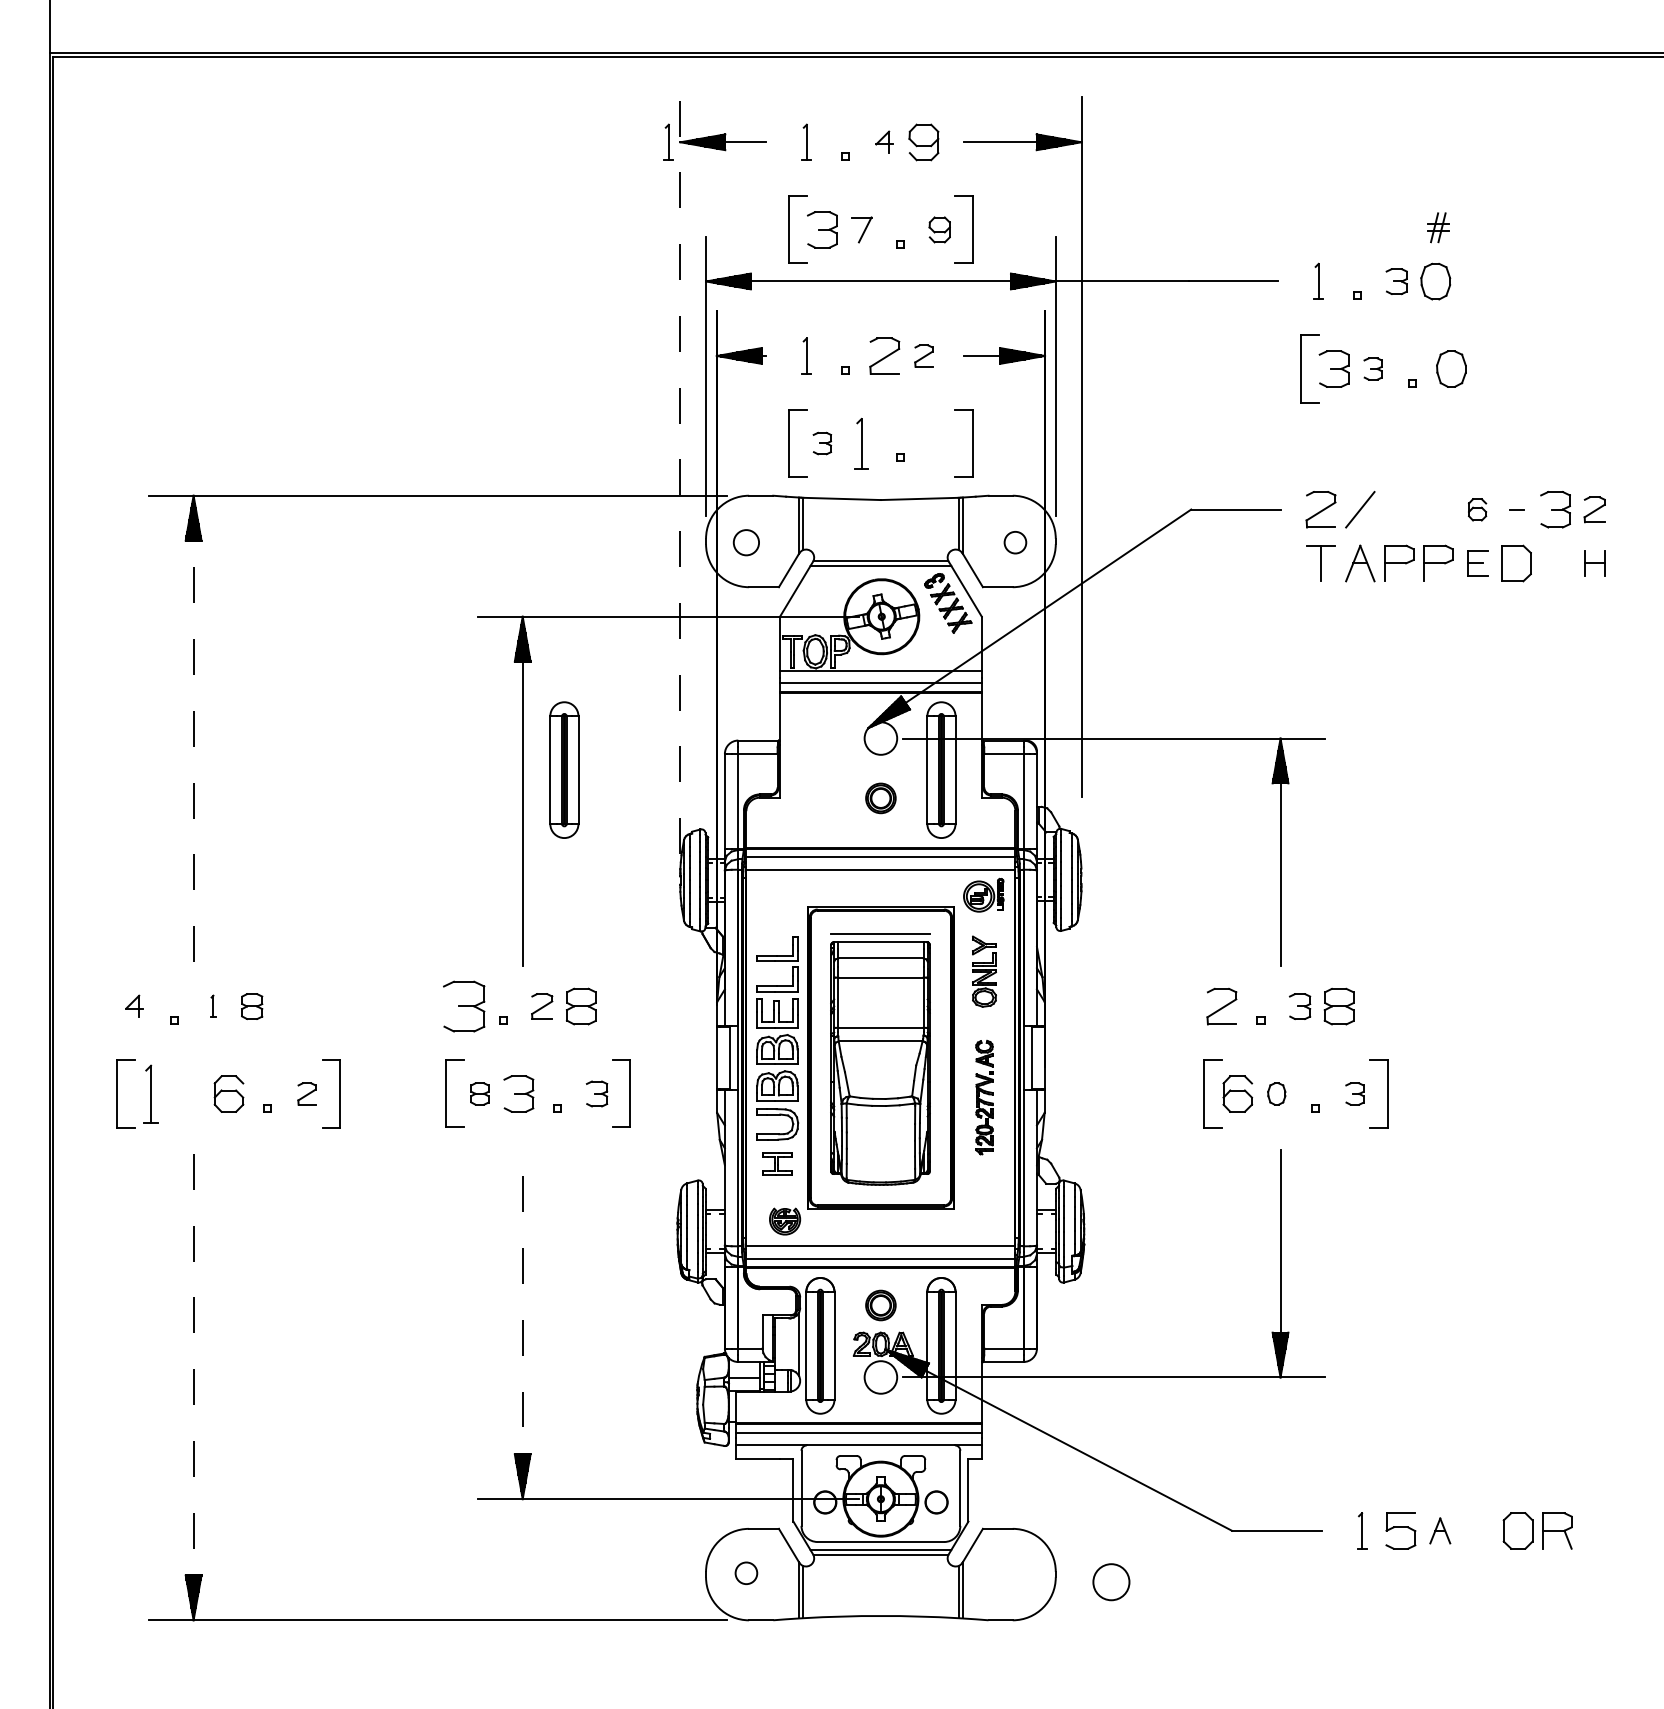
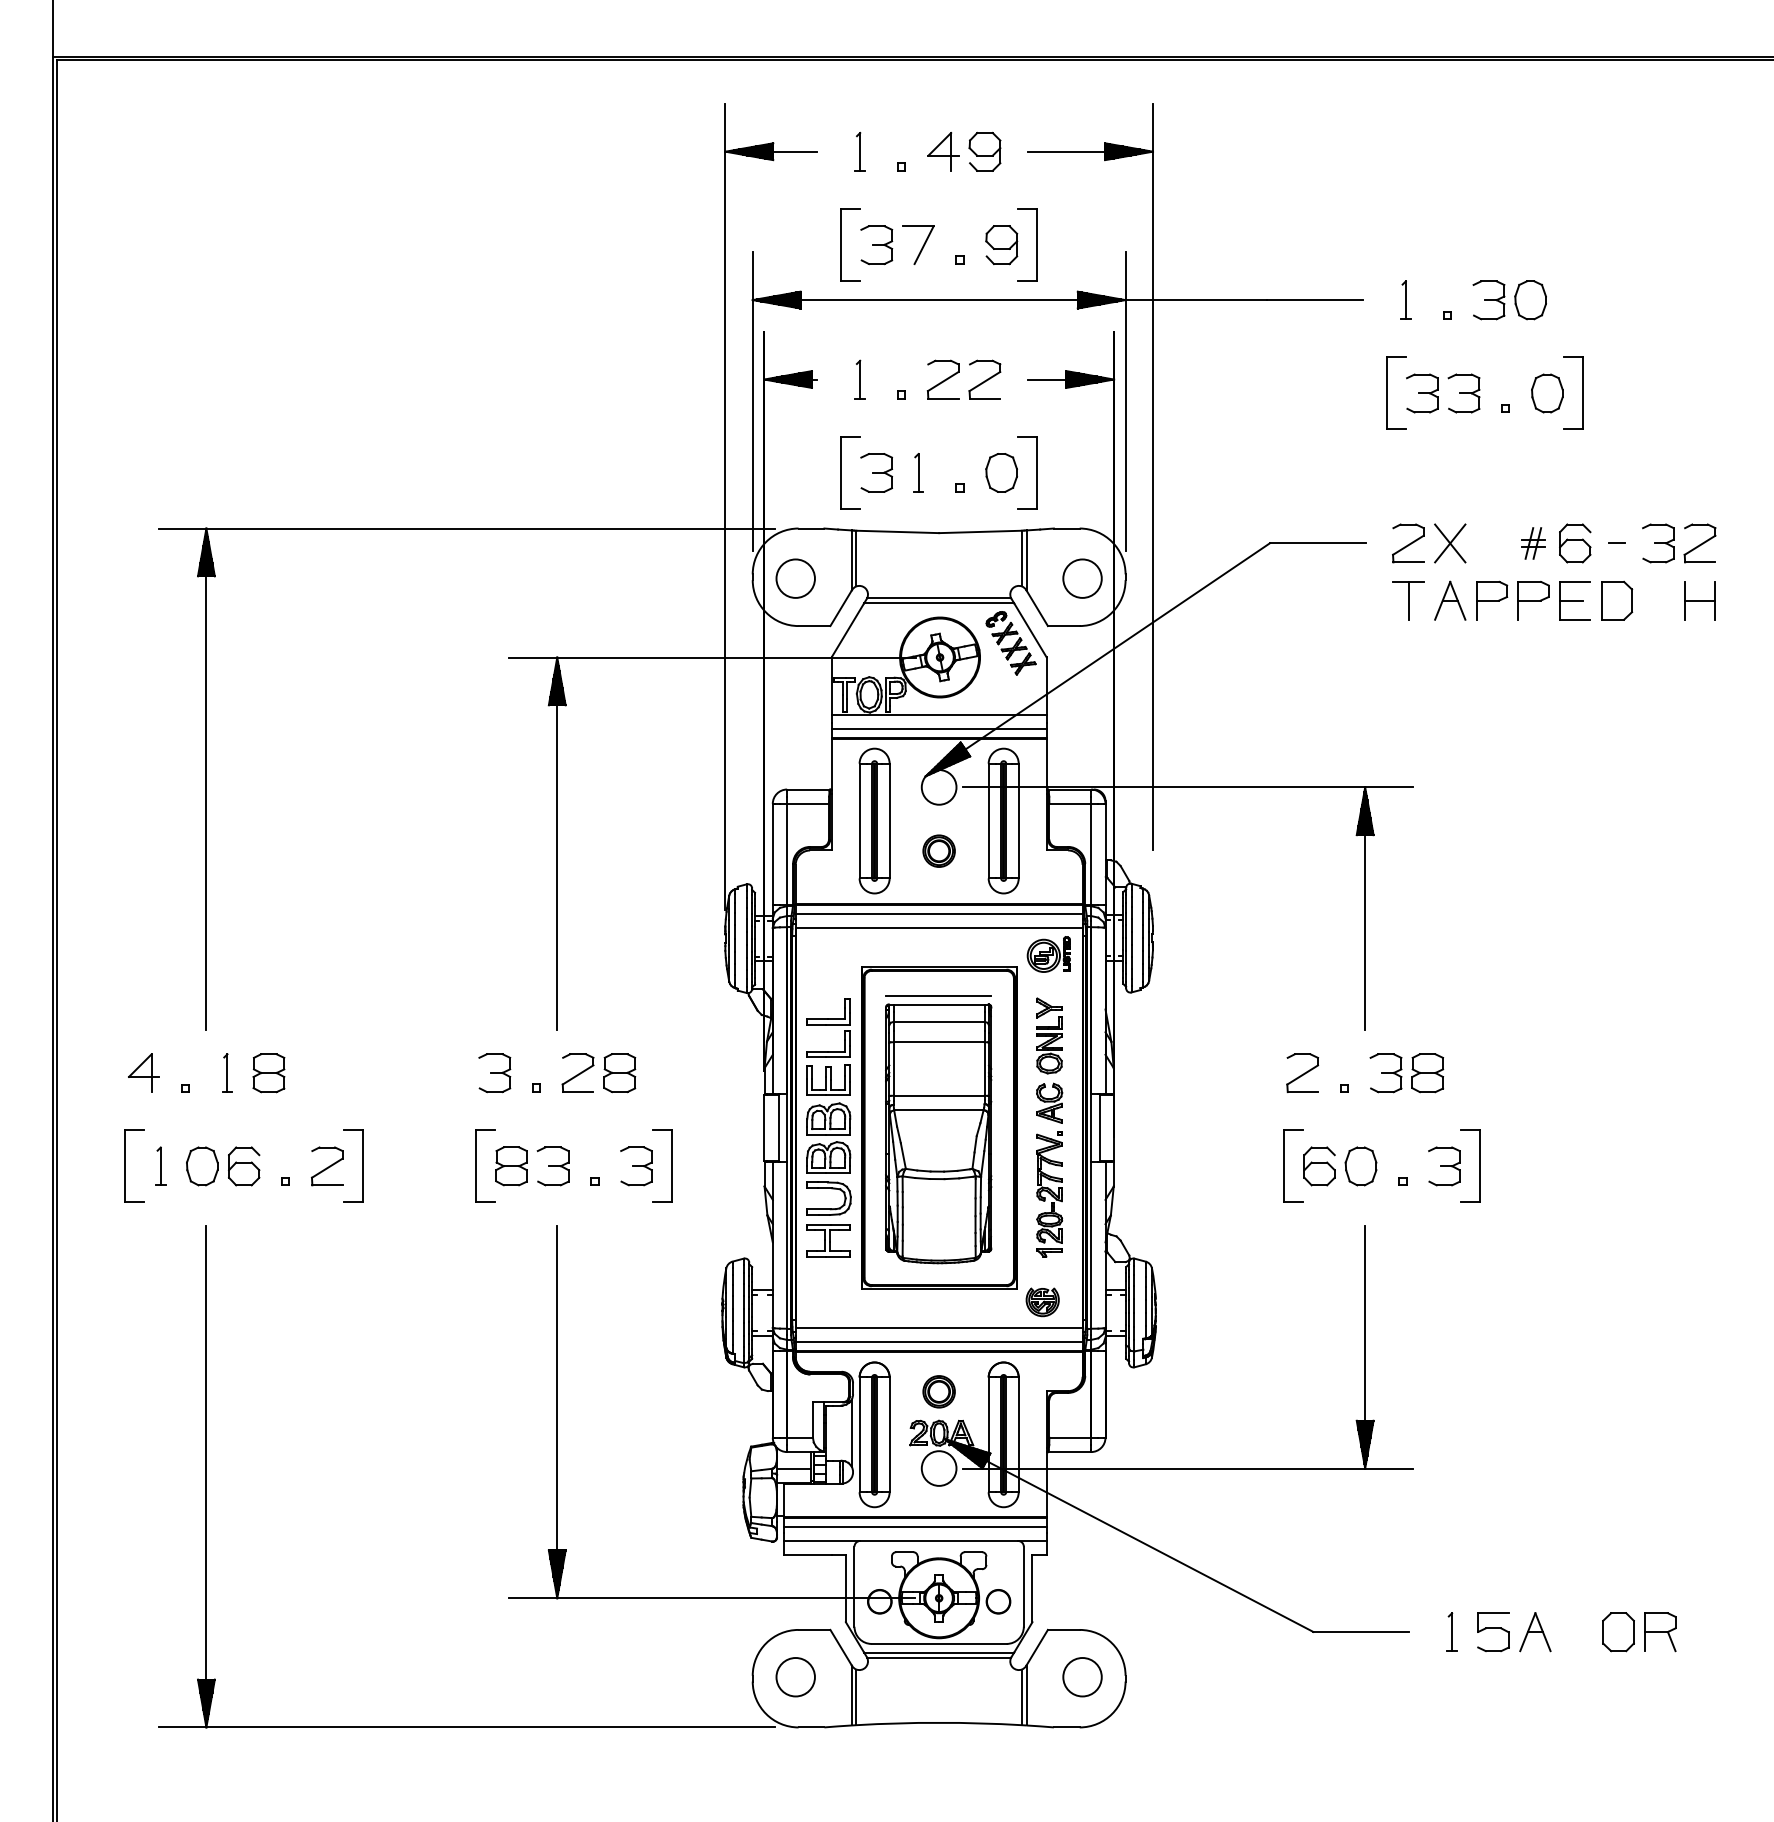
part: (668, 141) -> (712, 150), removed
part: (884, 141) -> (942, 150), size x1.67
part: (1438, 227) -> (1533, 543), moved
part: (861, 229) -> (918, 244), size x1.43
part: (939, 229) -> (1001, 244), size x1.43
part: (1396, 281) -> (1488, 300), size x1.43
part: (923, 355) -> (984, 379), size x1.67
part: (1372, 368) -> (1463, 392), size x1.67
part: (1484, 368) -> (1582, 392), added
part: (861, 442) -> (918, 471), size x0.71
part: (822, 443) -> (876, 472), size x1.67
part: (939, 443) -> (1001, 472), added
line: (680, 475) -> (725, 506), dashed -> solid
line: (1360, 509) -> (1450, 543), added
part: (1477, 509) -> (1575, 543), size x1.67
part: (1594, 509) -> (1699, 543), size x1.43
circle: (746, 542) -> (795, 578), size x1.43
circle: (1015, 542) -> (1082, 578), size x1.67
part: (1477, 563) -> (1575, 600), size x1.43
part: (1594, 563) -> (1699, 600), size x1.43
line: (193, 731) -> (206, 779), dashed -> solid
part: (564, 769) -> (874, 820), moved
part: (134, 1005) -> (143, 1071), size x1.67
part: (213, 1005) -> (227, 1071), size x1.67
part: (251, 1006) -> (268, 1073), size x1.43
part: (463, 1006) -> (494, 1073), size x0.71
part: (541, 1006) -> (577, 1073), size x1.43
part: (1299, 1006) -> (1385, 1073), size x1.43
part: (150, 1093) -> (160, 1165), size x0.62
part: (189, 1093) -> (202, 1165), added
part: (306, 1093) -> (326, 1165), size x1.67
part: (479, 1093) -> (511, 1165), size x1.67
part: (596, 1093) -> (635, 1165), size x1.43
part: (1276, 1093) -> (1360, 1165), size x1.67
part: (1354, 1093) -> (1444, 1165), size x1.67
part: (984, 1097) -> (1049, 1170), size x1.43
part: (777, 1163) -> (828, 1240), size x1.43
part: (785, 1221) -> (1043, 1302), moved
line: (522, 1324) -> (557, 1412), dashed -> solid
line: (193, 1384) -> (206, 1476), dashed -> solid
part: (1440, 1530) -> (1535, 1631), size x1.43
circle: (746, 1573) -> (795, 1677), size x1.67
circle: (1111, 1582) -> (1082, 1677), moved

